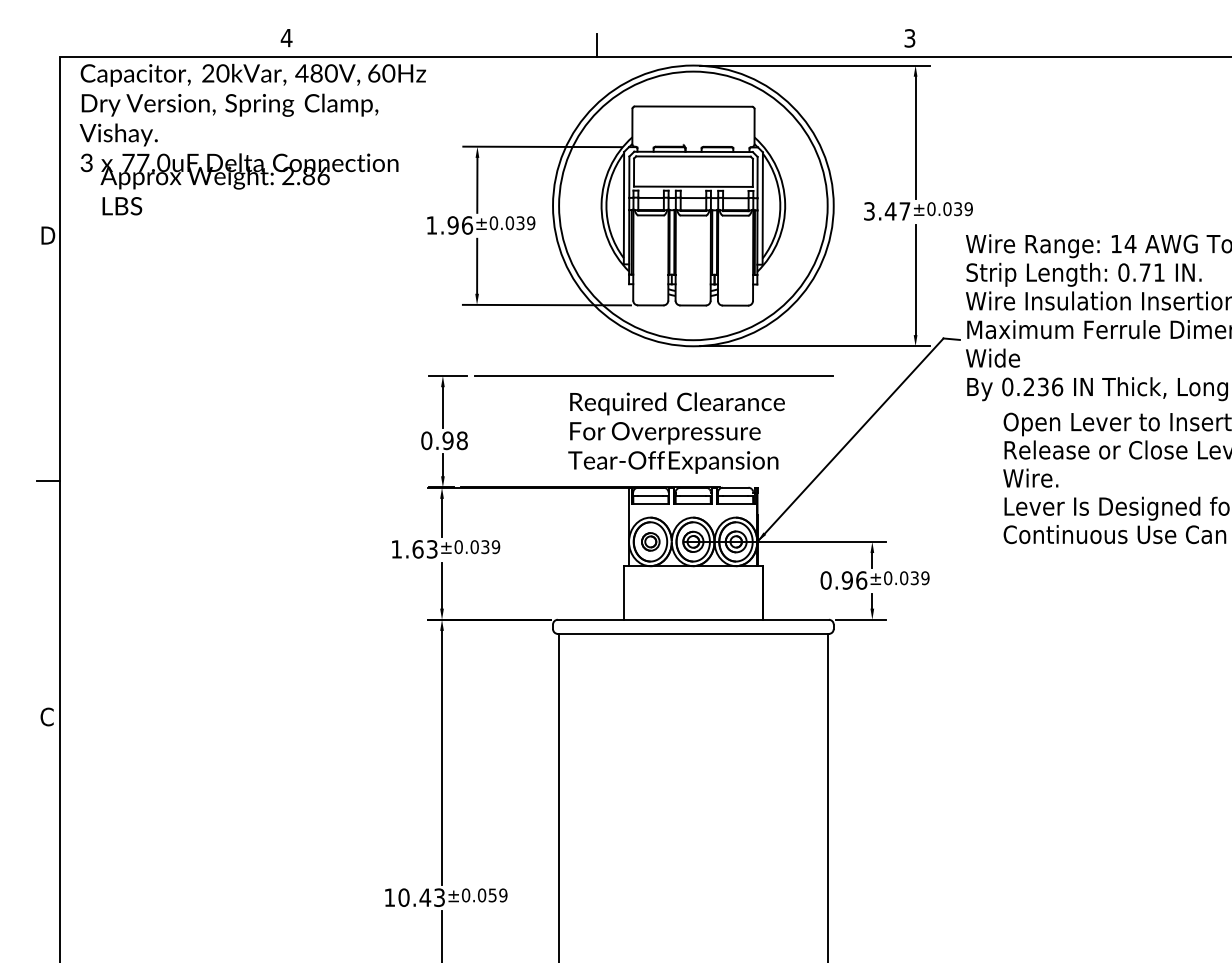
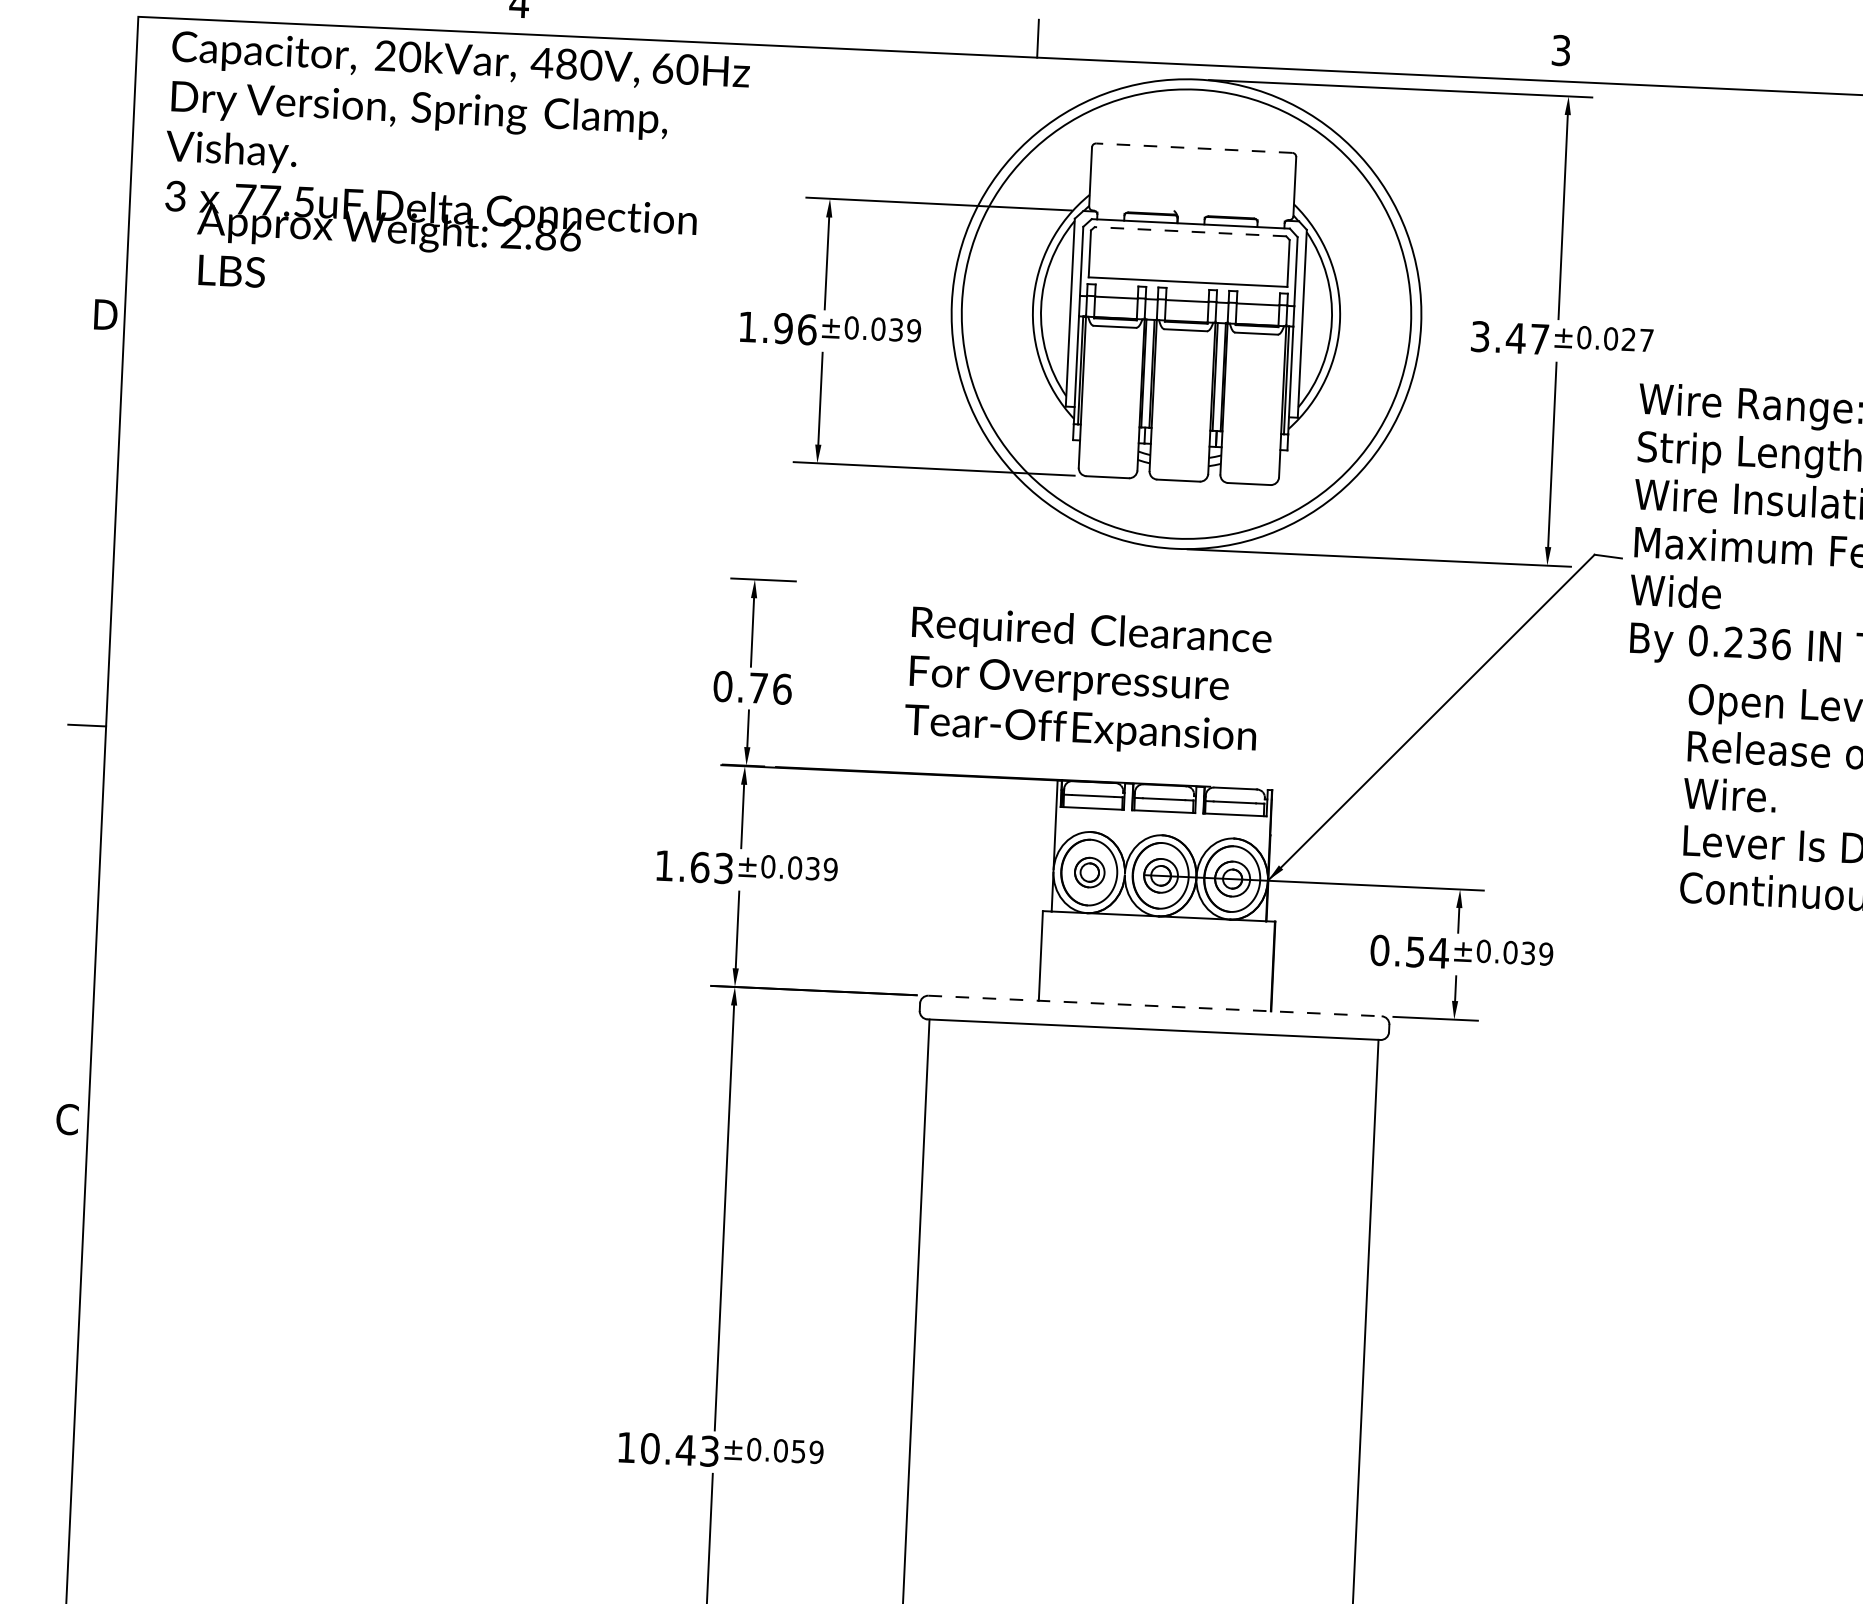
line: (693, 106) -> (1194, 147), solid -> dashed
line: (693, 156) -> (1190, 231), solid -> dashed
text: (163, 162) -> (304, 201), 77.0uF -> 77.5uF
text: (963, 209) -> (1637, 340), ±0.039 -> ±0.027
line: (653, 376) -> (1106, 596), removed
text: (676, 432) -> (1087, 680), moved
text: (454, 440) -> (769, 688), 0.98 -> 0.76
text: (854, 580) -> (1427, 952), 0.96 -> 0.54
line: (693, 619) -> (1155, 1005), solid -> dashed

